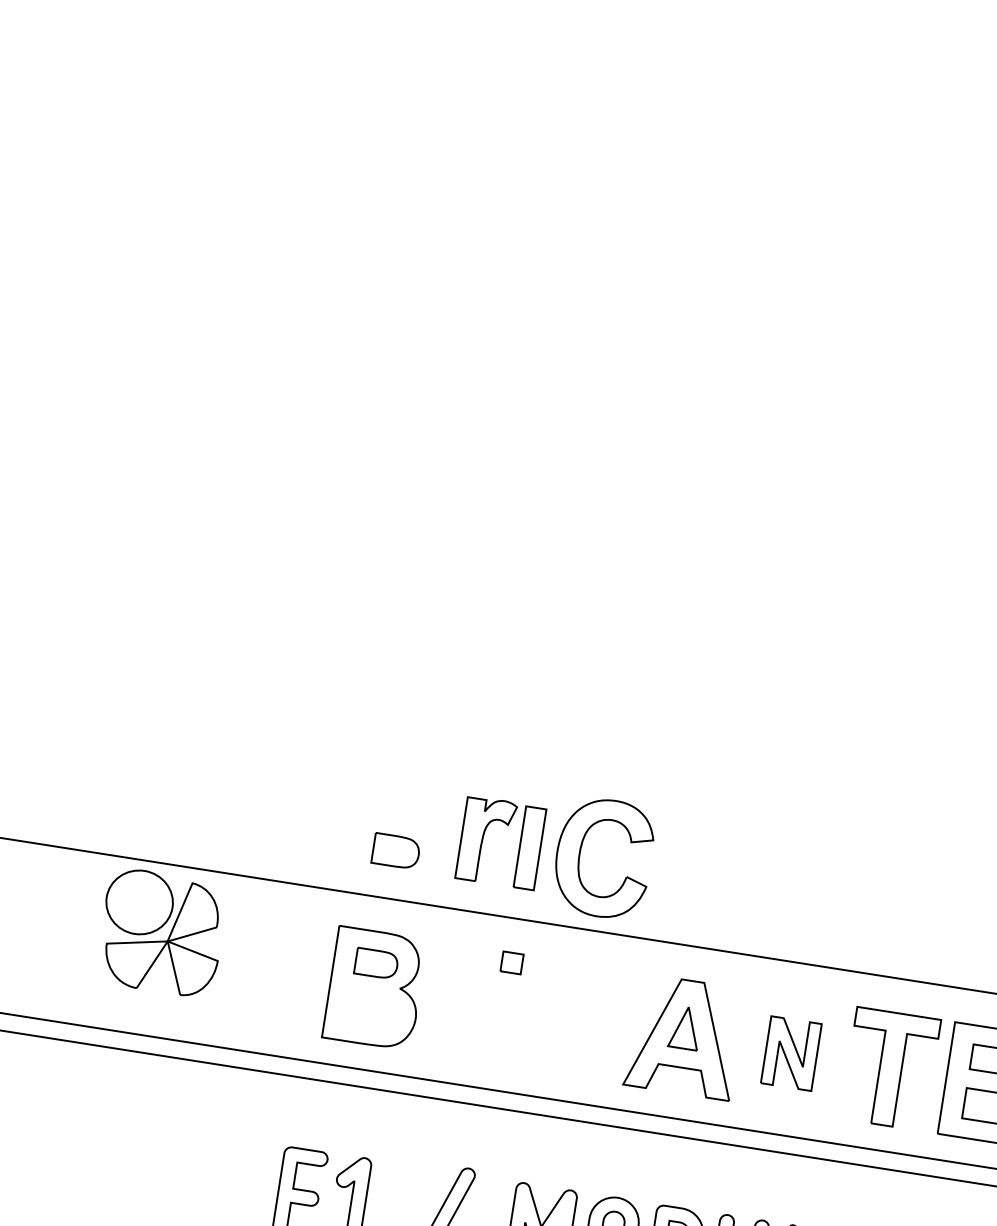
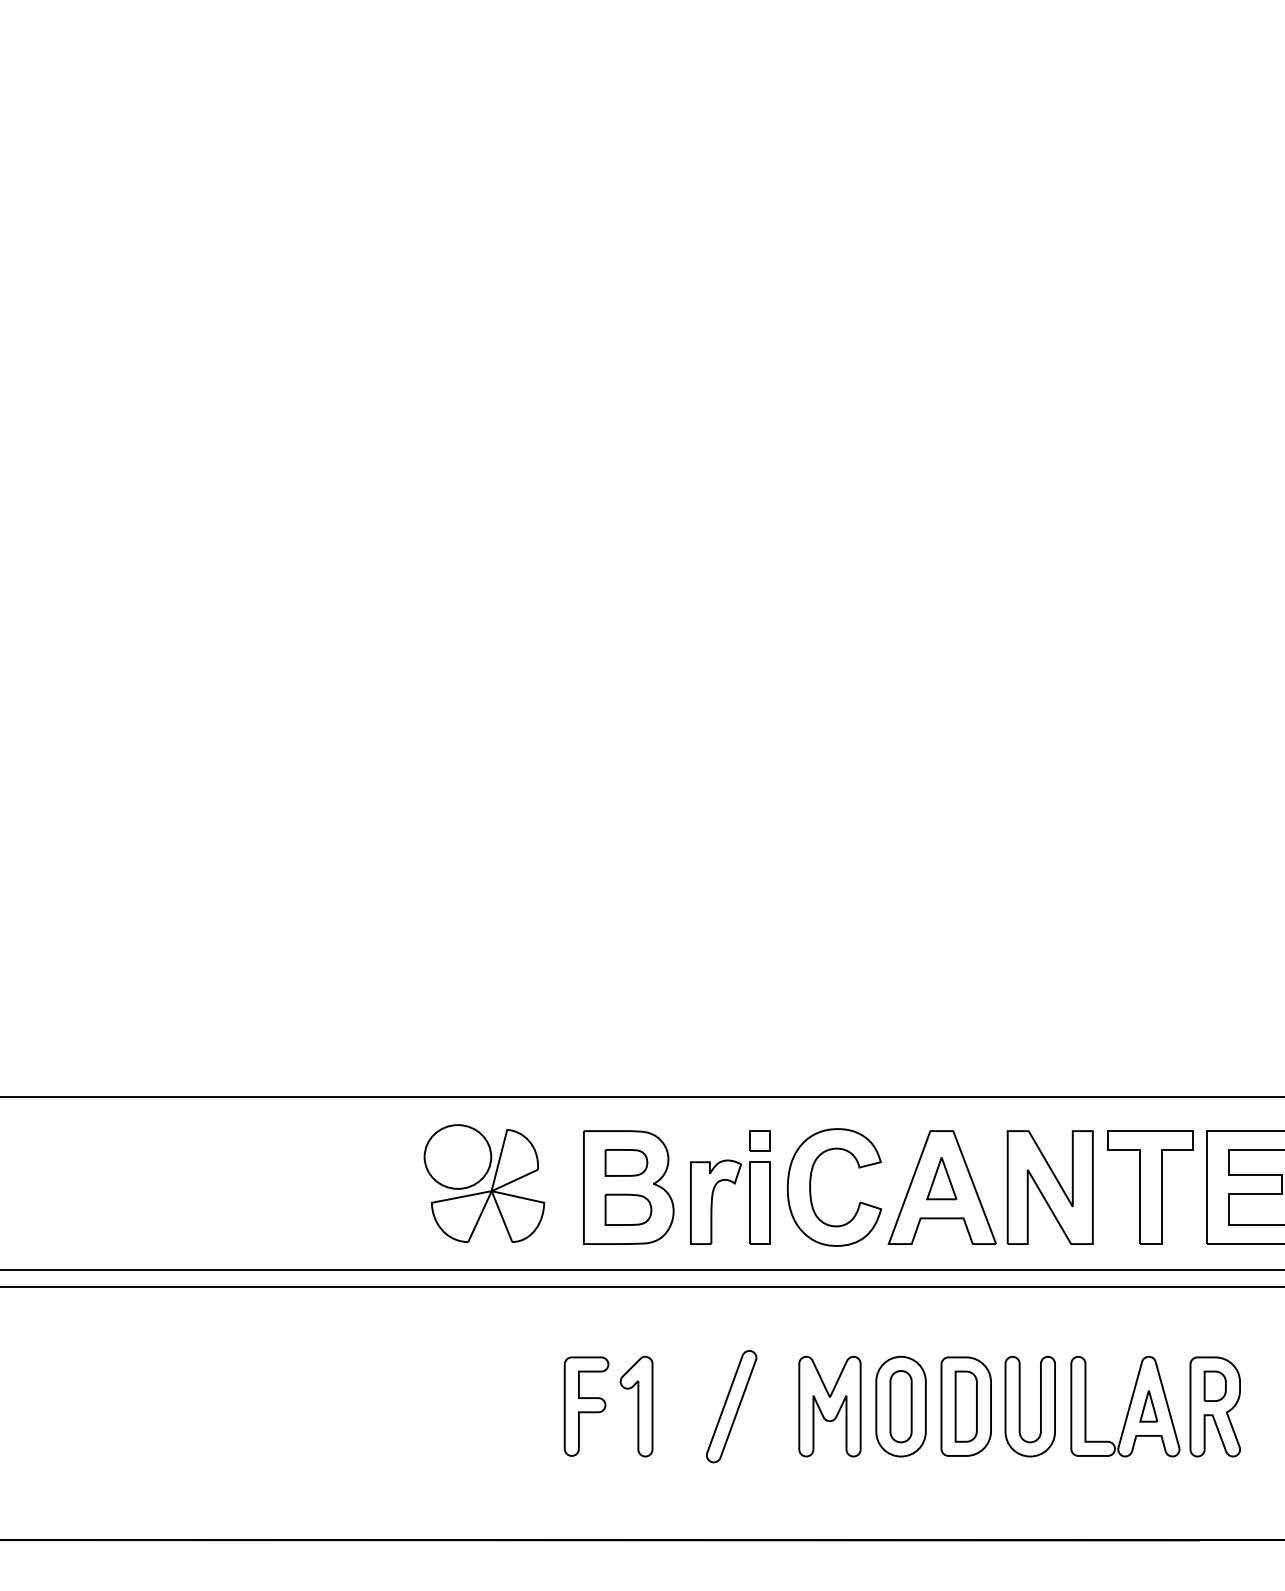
part: (507, 825) -> (734, 1184), moved
part: (396, 851) -> (628, 1209), moved
part: (580, 858) -> (811, 1191), moved
part: (161, 932) -> (484, 1183), moved
part: (790, 1053) -> (1049, 1187), size x1.67

